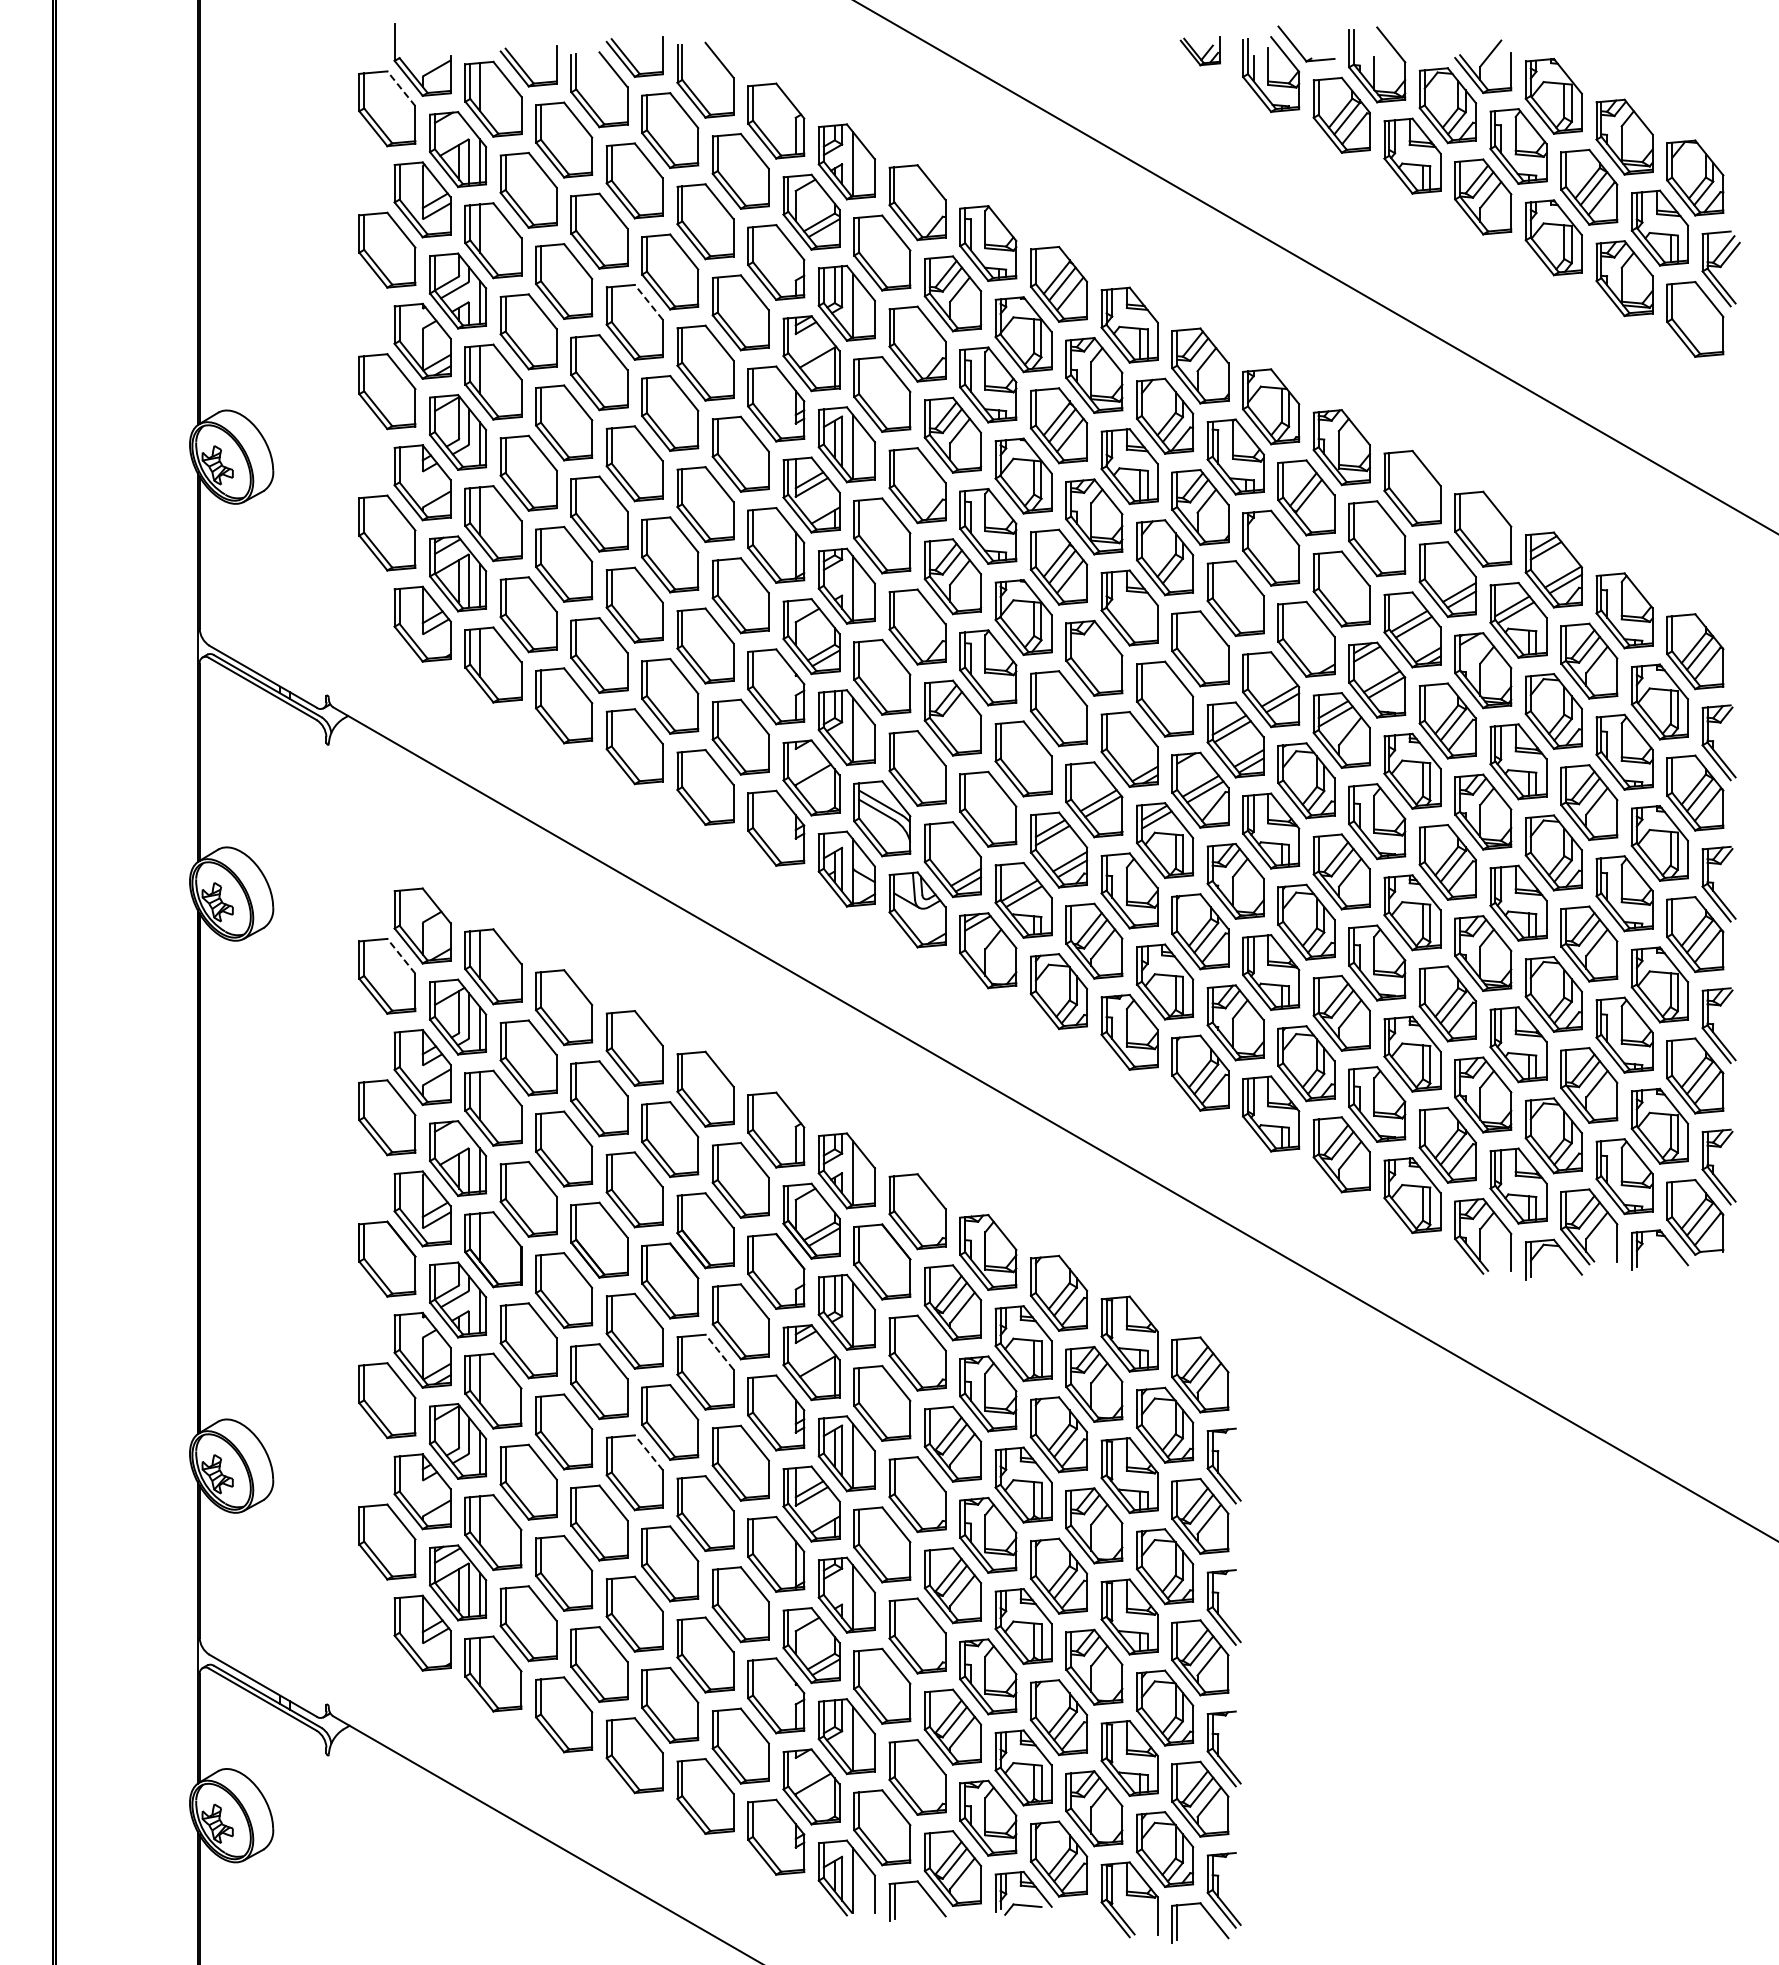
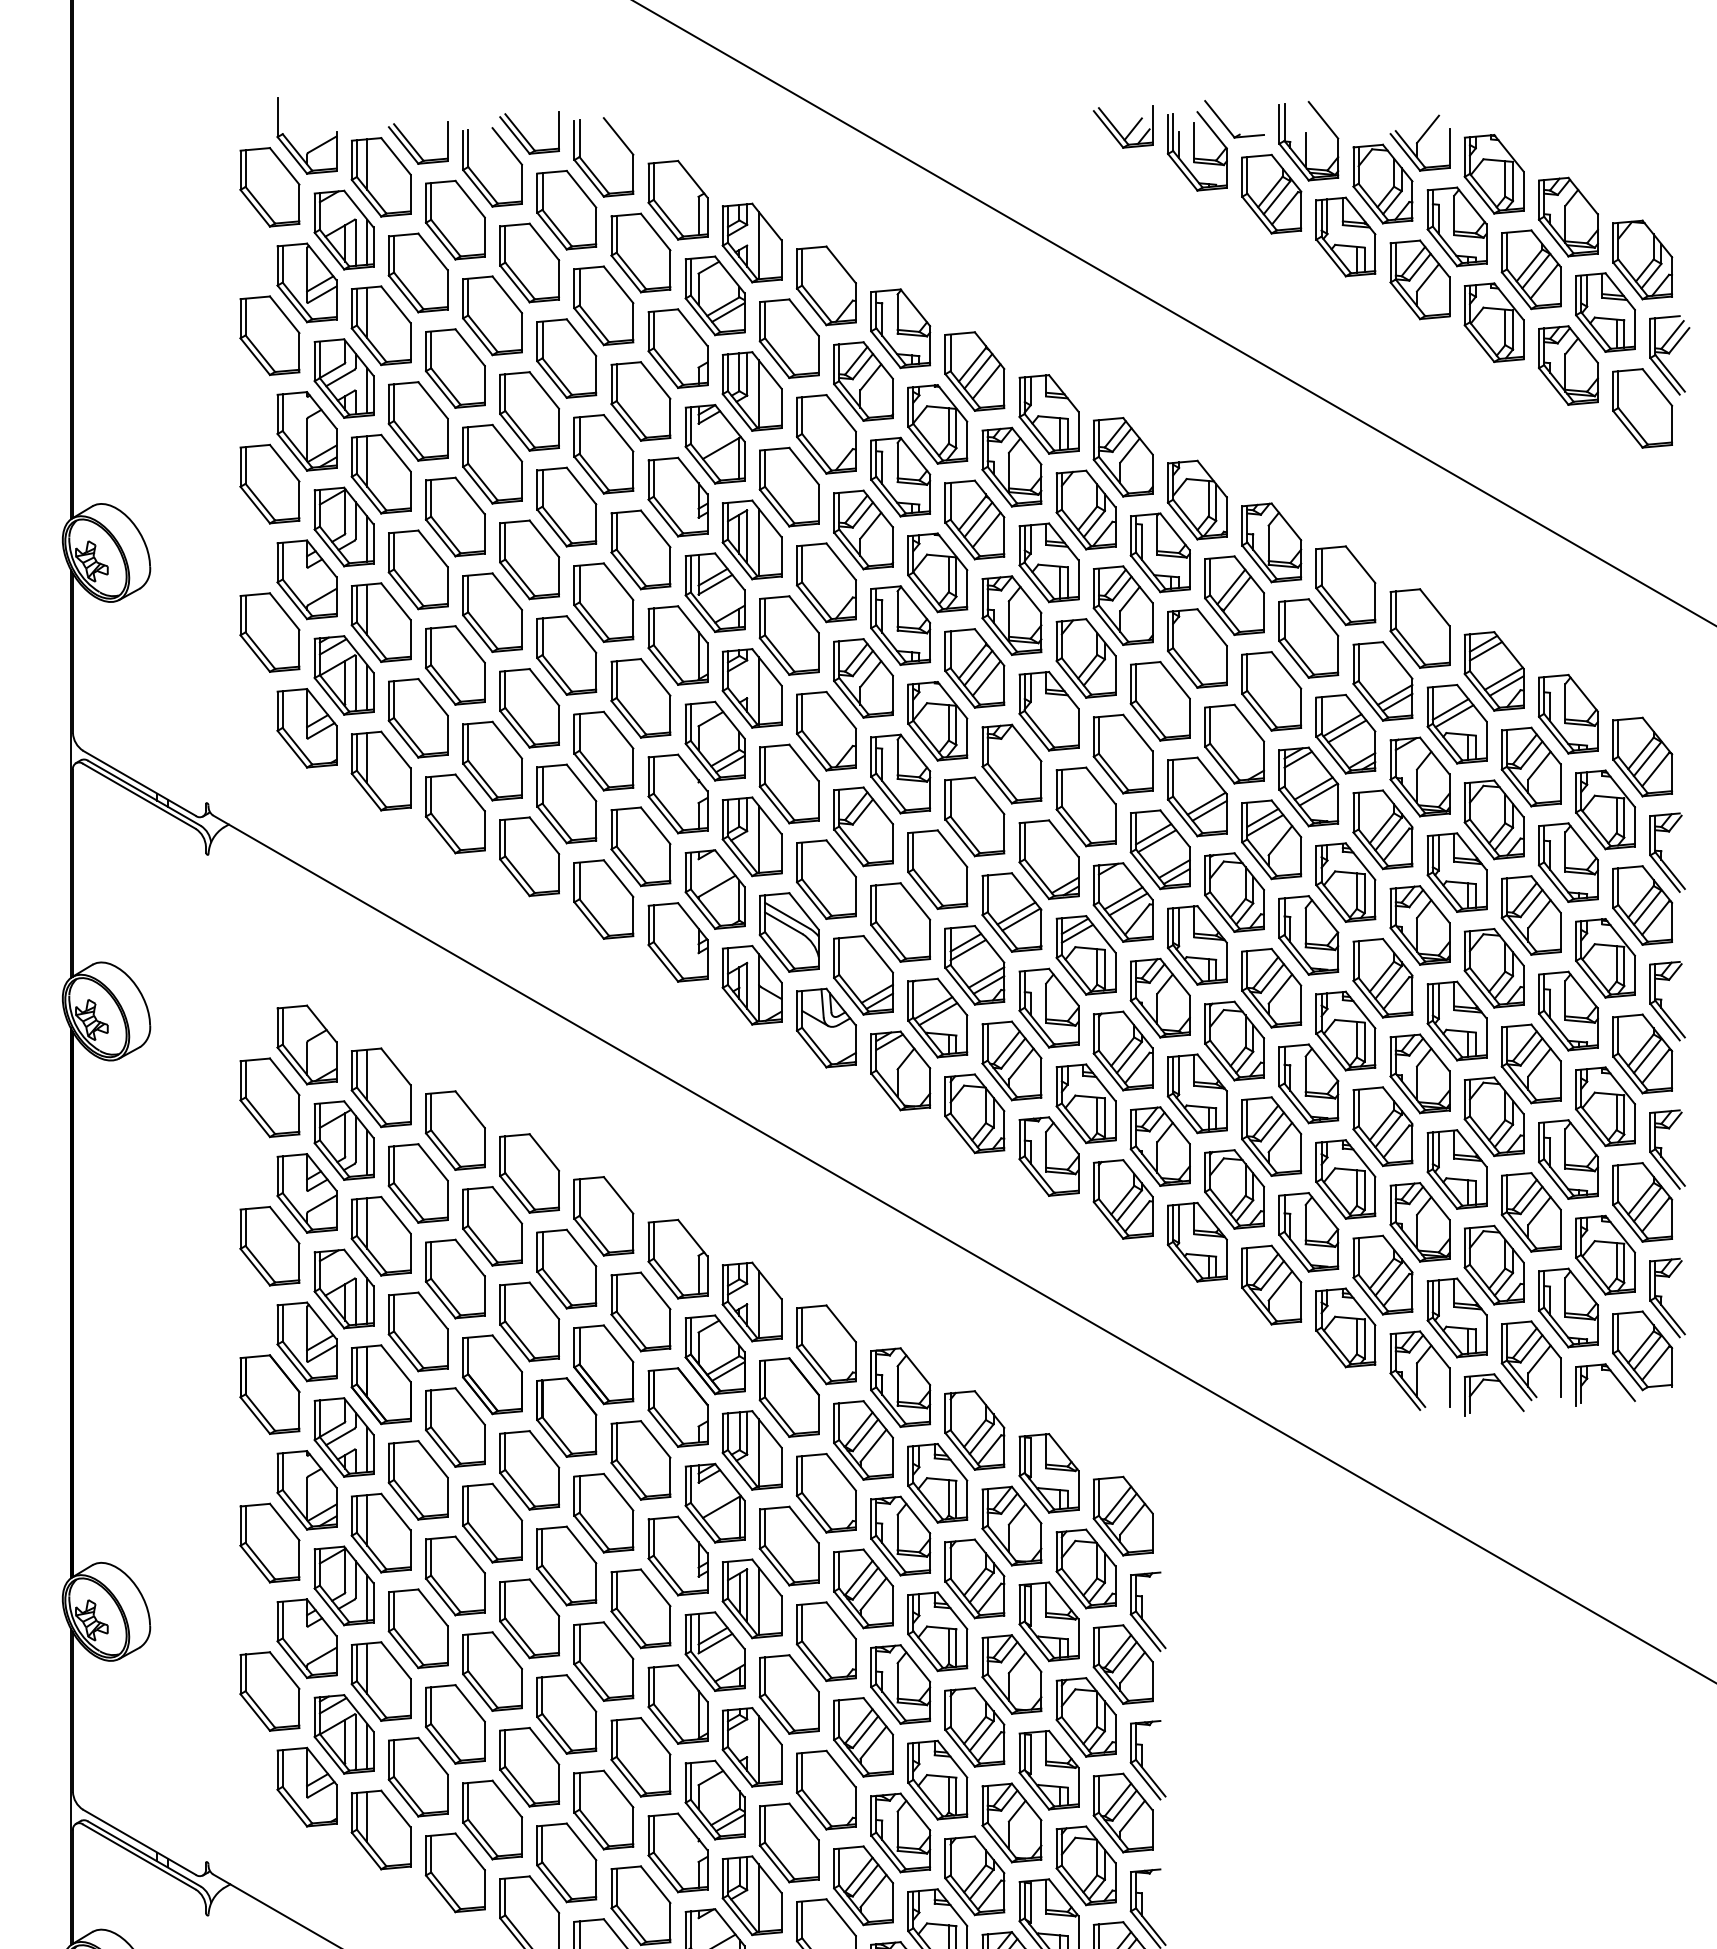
part: (1200, 51) -> (1123, 127), size x1.43
line: (401, 88) -> (284, 166), dashed -> solid
line: (648, 302) -> (544, 390), dashed -> solid
line: (401, 955) -> (284, 1075), dashed -> solid
line: (719, 1351) -> (618, 1491), dashed -> solid
line: (648, 1452) -> (544, 1597), dashed -> solid

